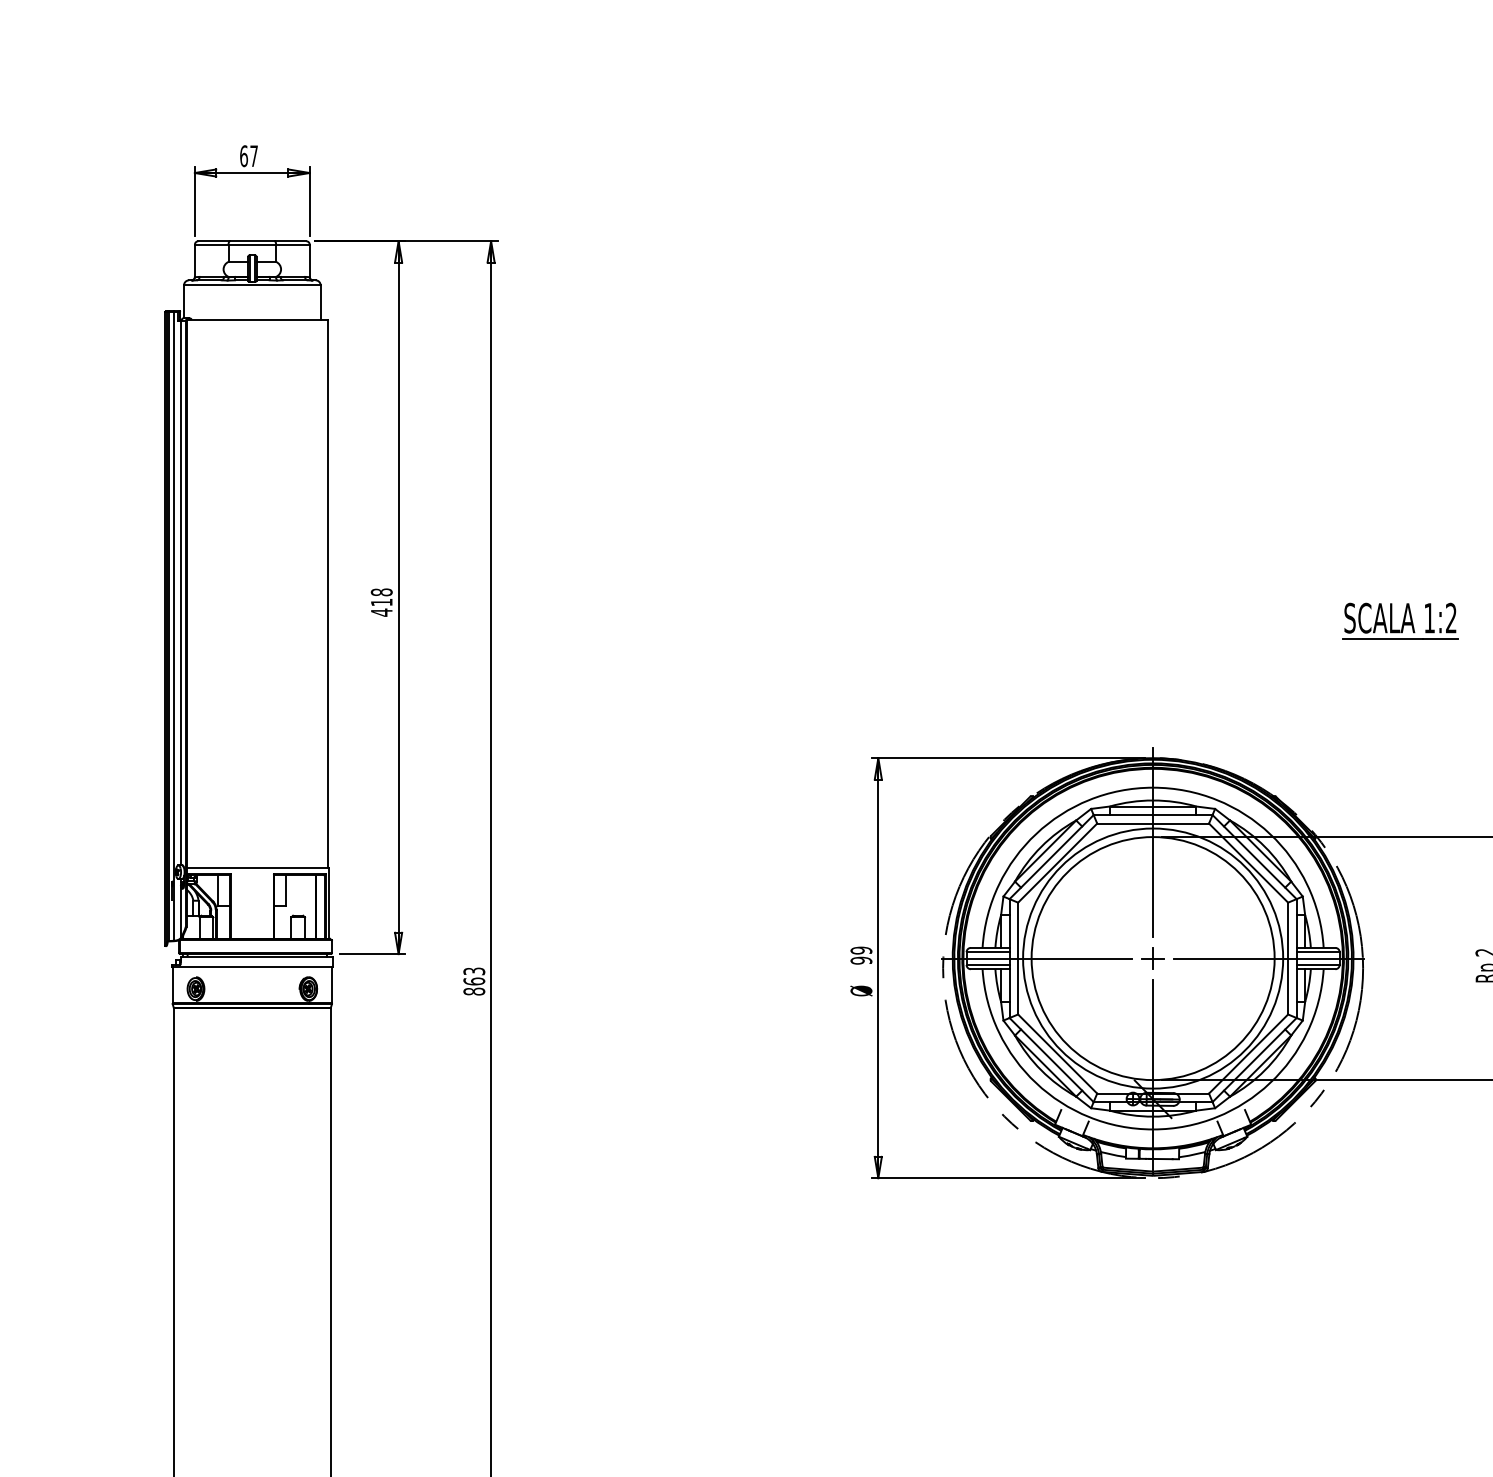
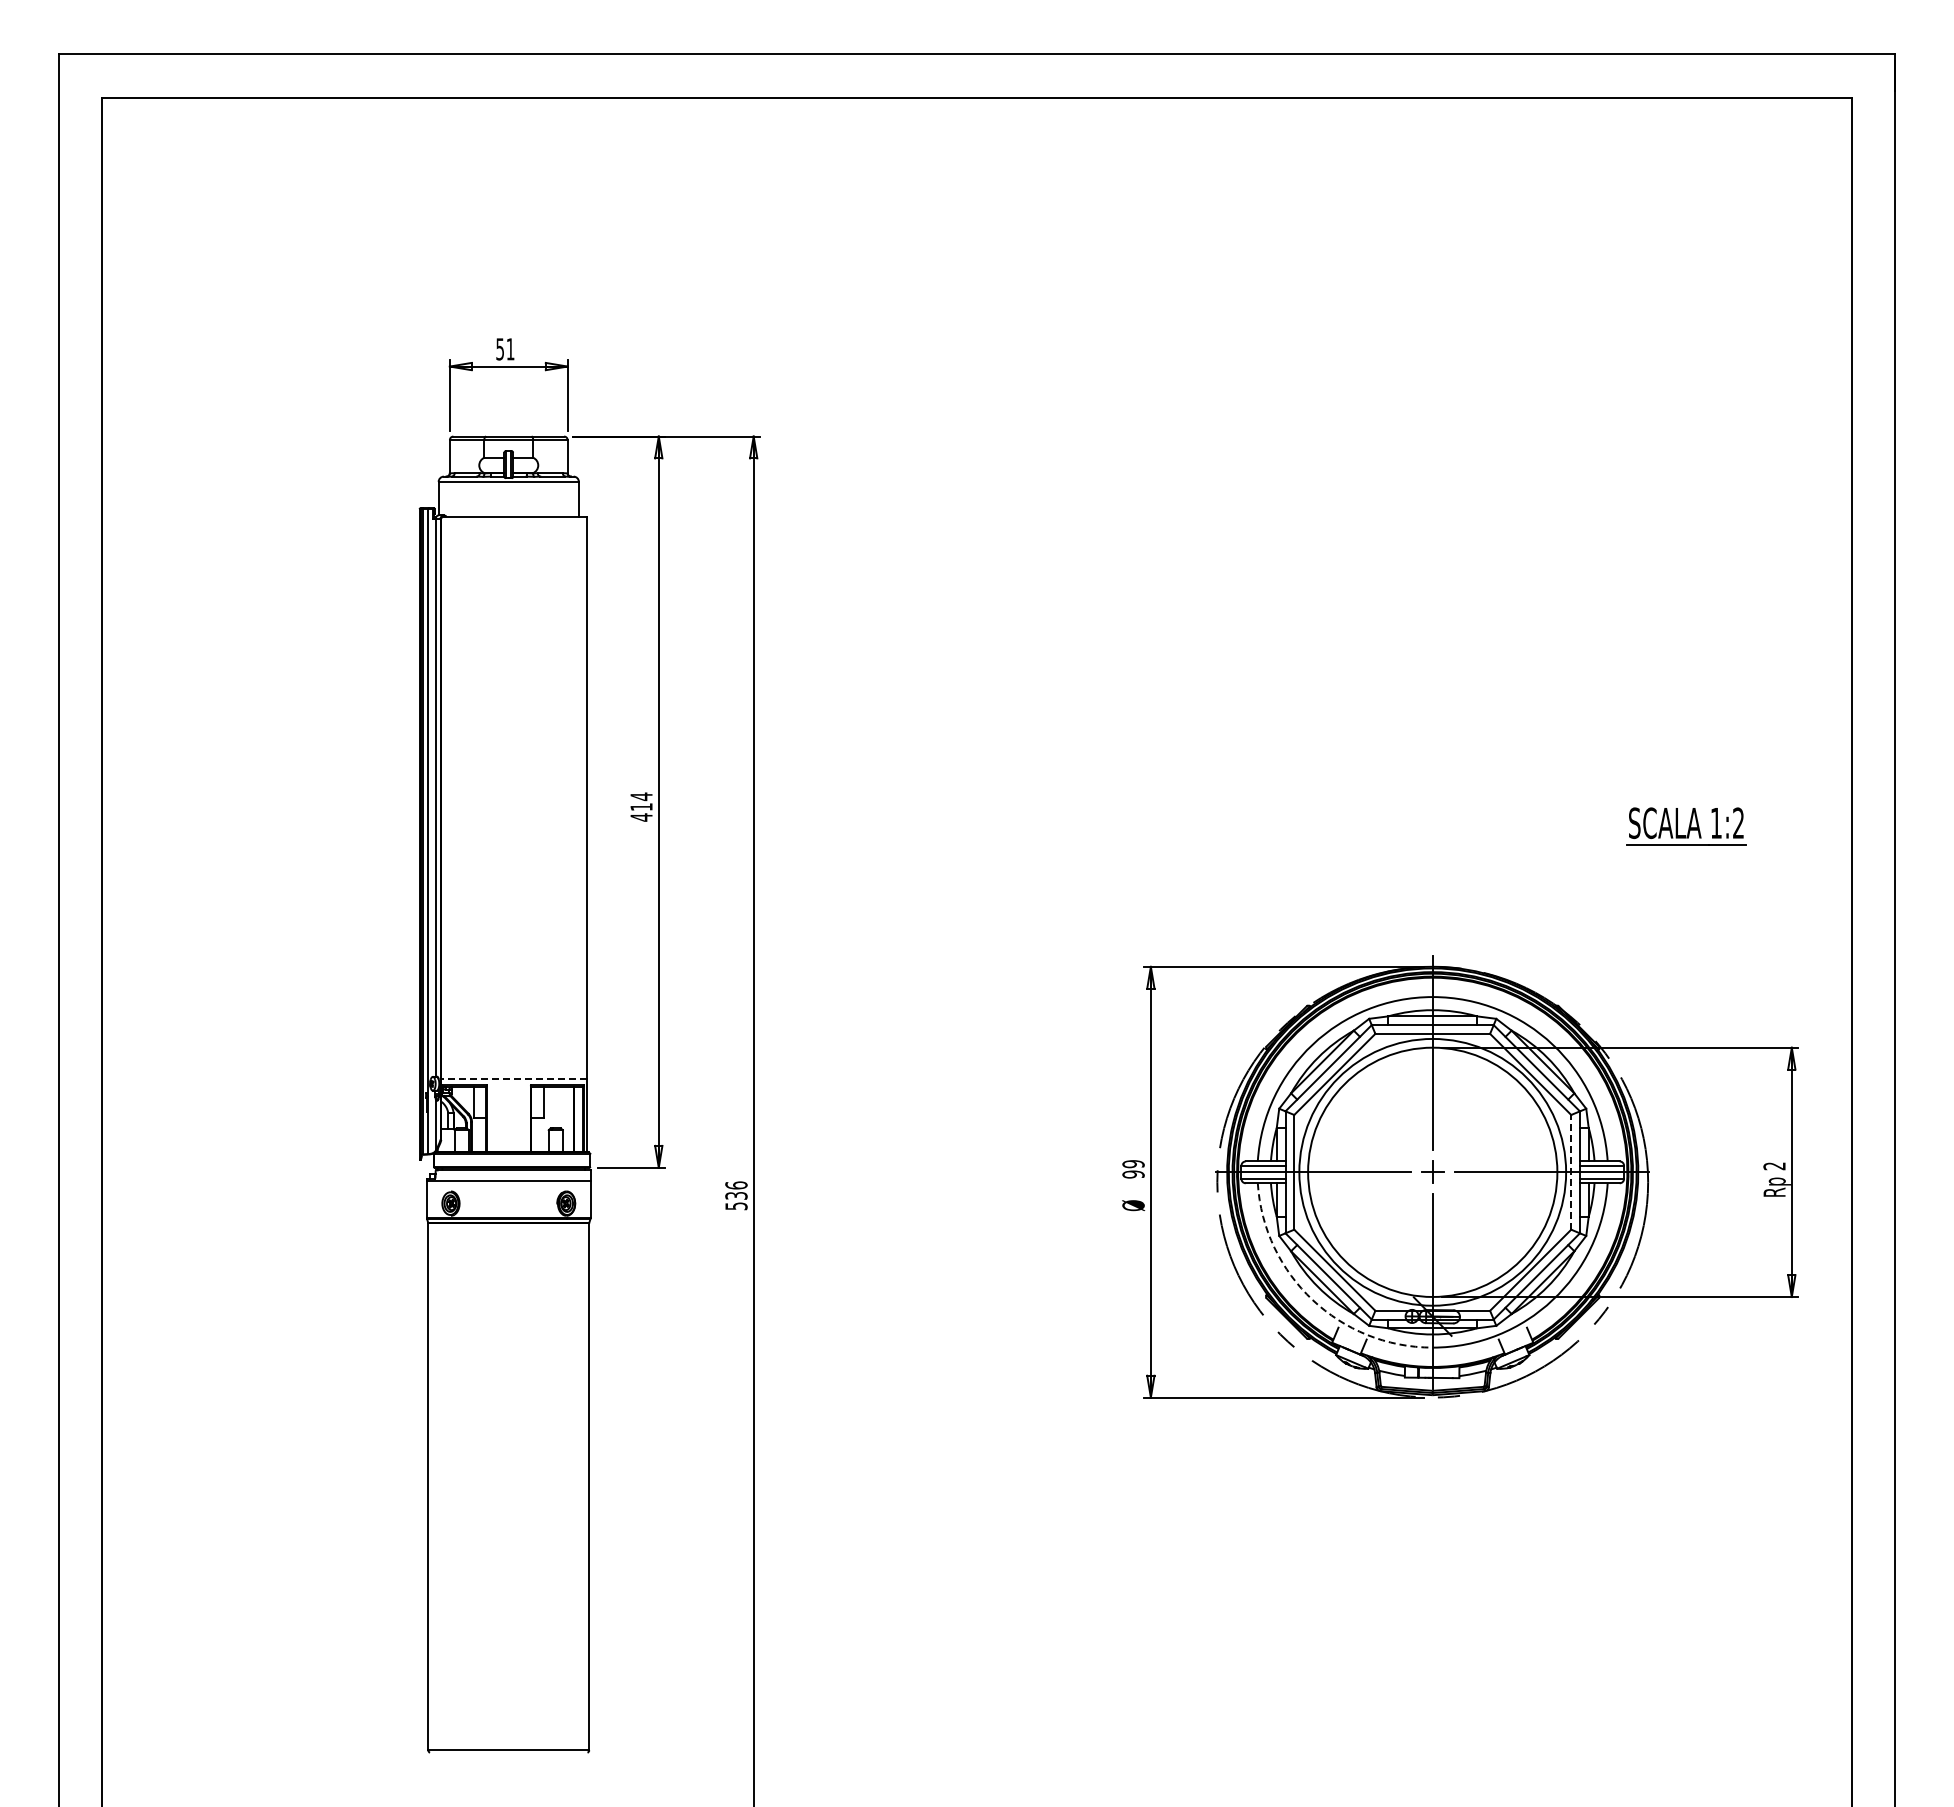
text: (249, 156) -> (505, 349), 67 -> 51
text: (381, 592) -> (641, 796), 418 -> 414
line: (257, 868) -> (514, 1079), solid -> dashed
line: (1288, 957) -> (1571, 1171), solid -> dashed
text: (474, 981) -> (736, 1195), 863 -> 536
arc: (1035, 1083) -> (1312, 1300), solid -> dashed

